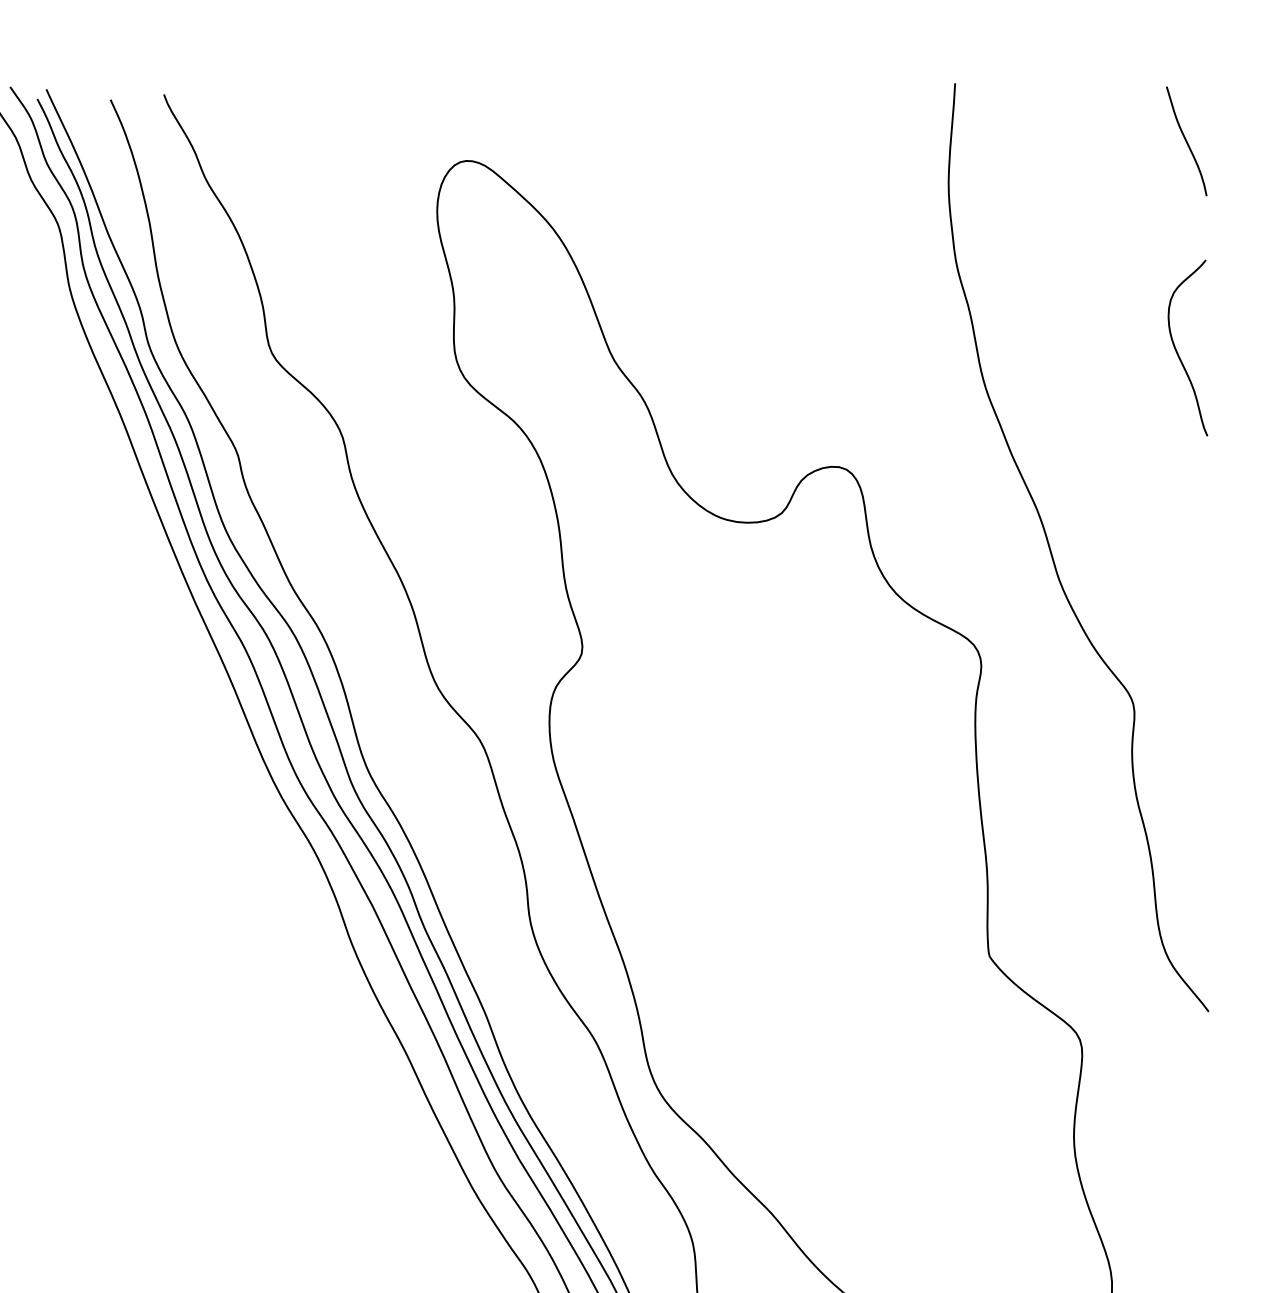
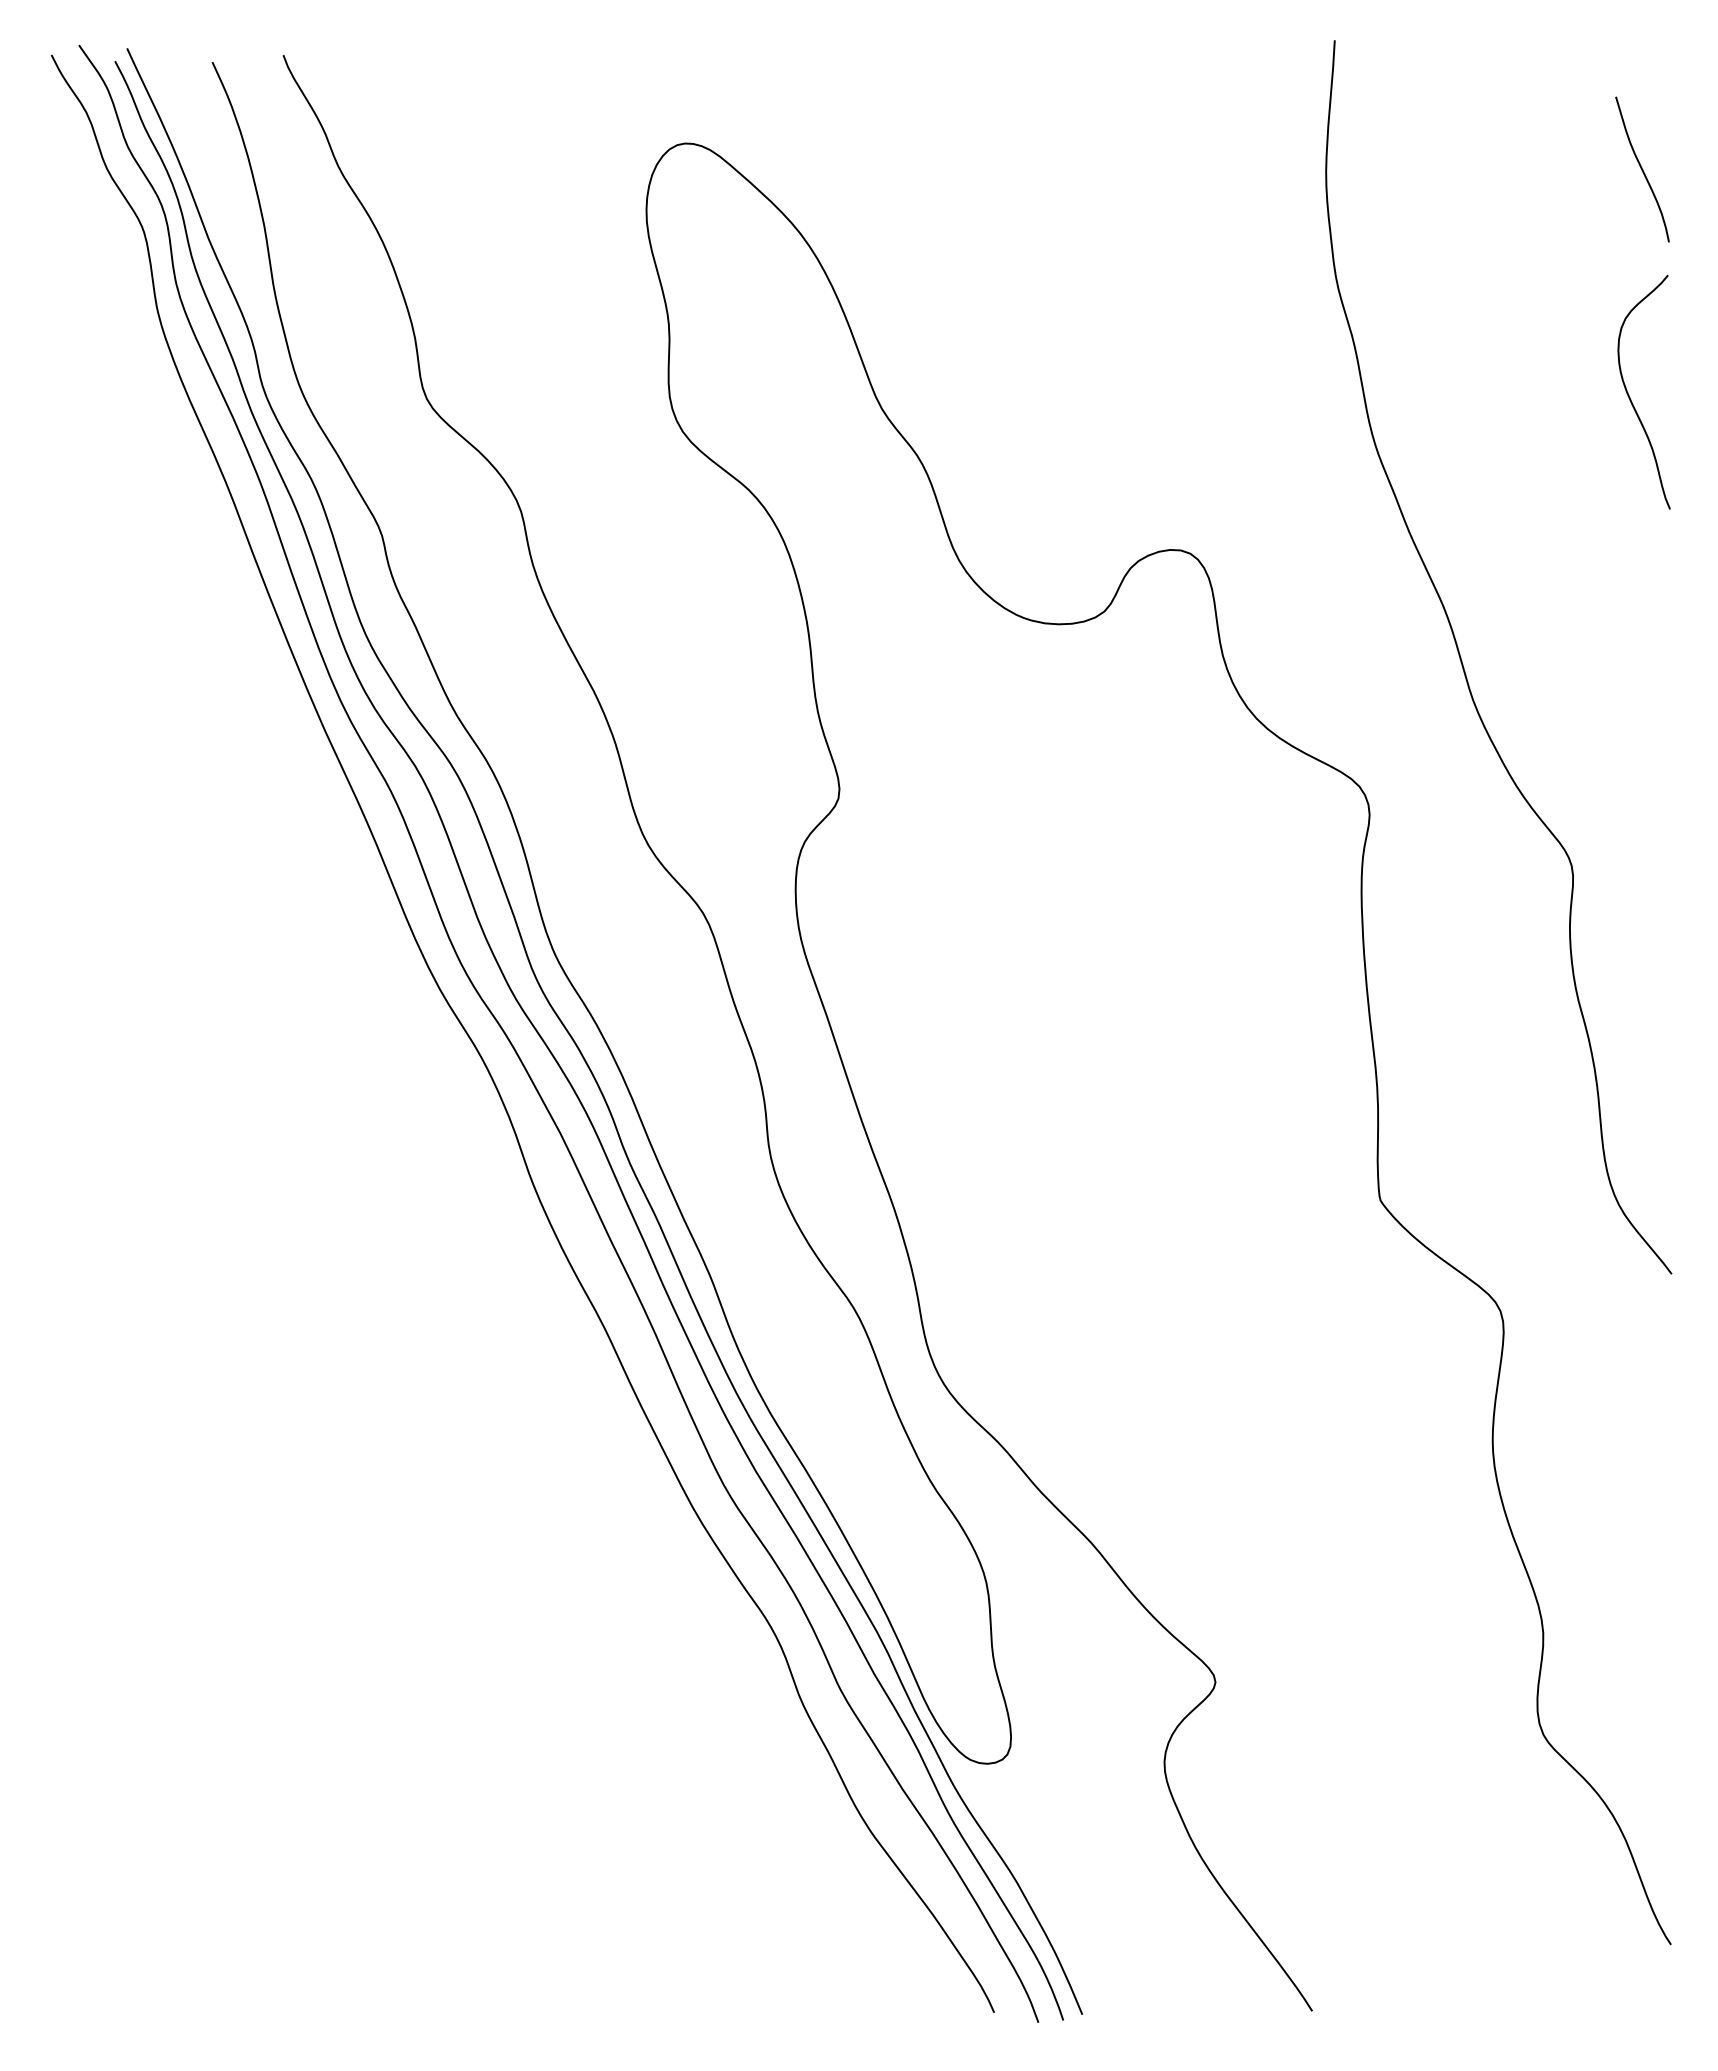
curve: (1186, 141) -> (1642, 169), moved

